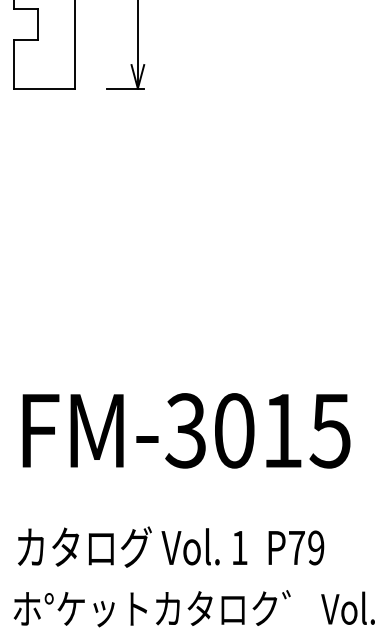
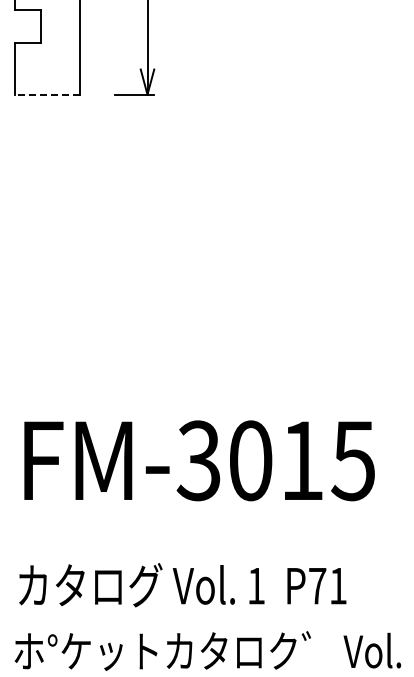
line: (44, 88) -> (47, 94), solid -> dashed
text: (315, 547) -> (337, 585), P79 -> P71

